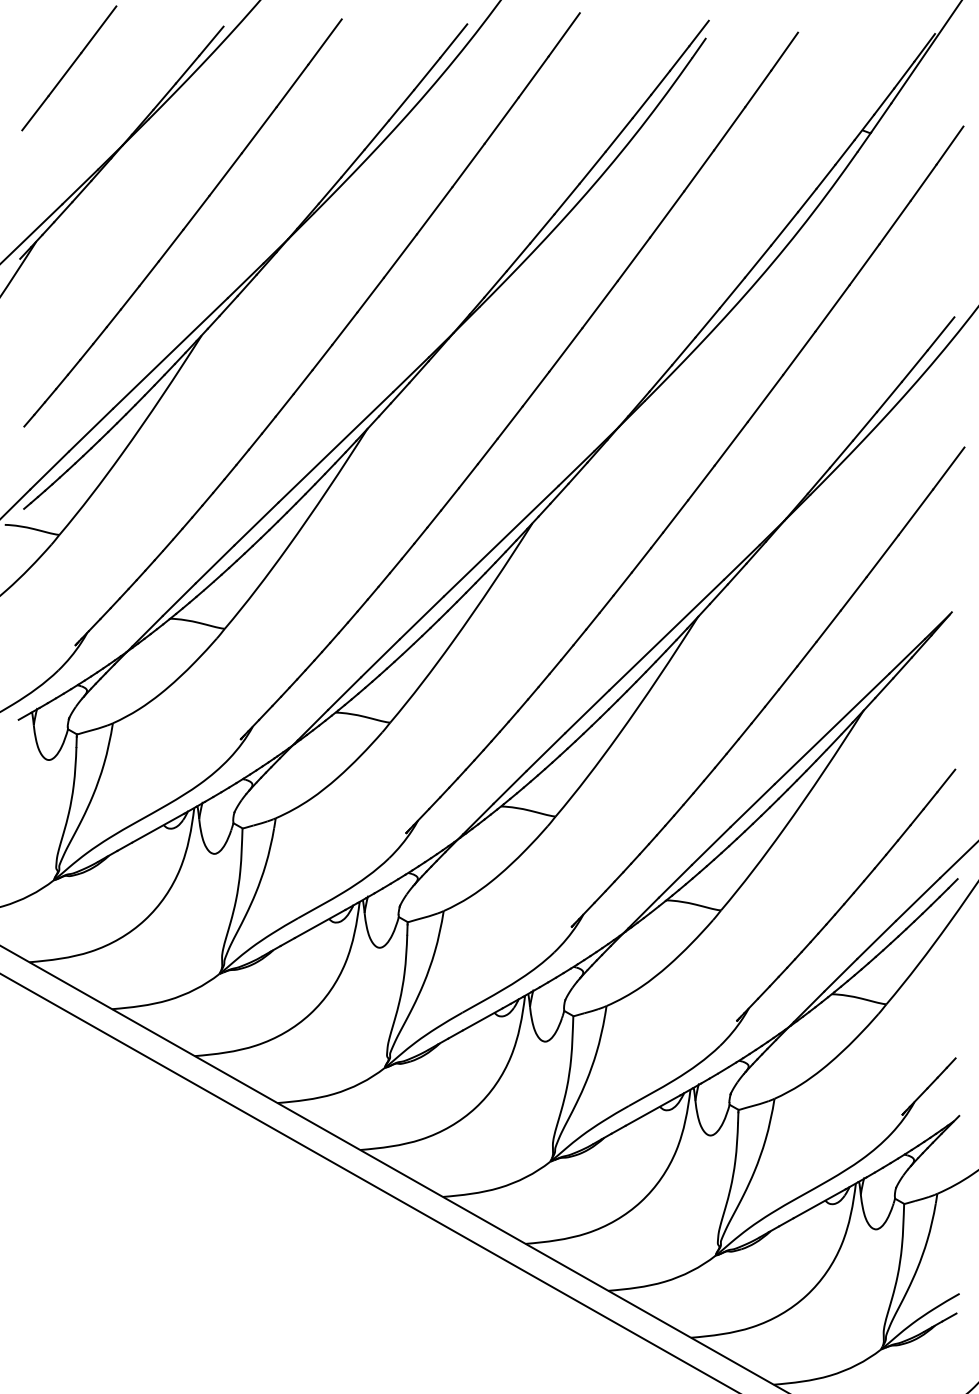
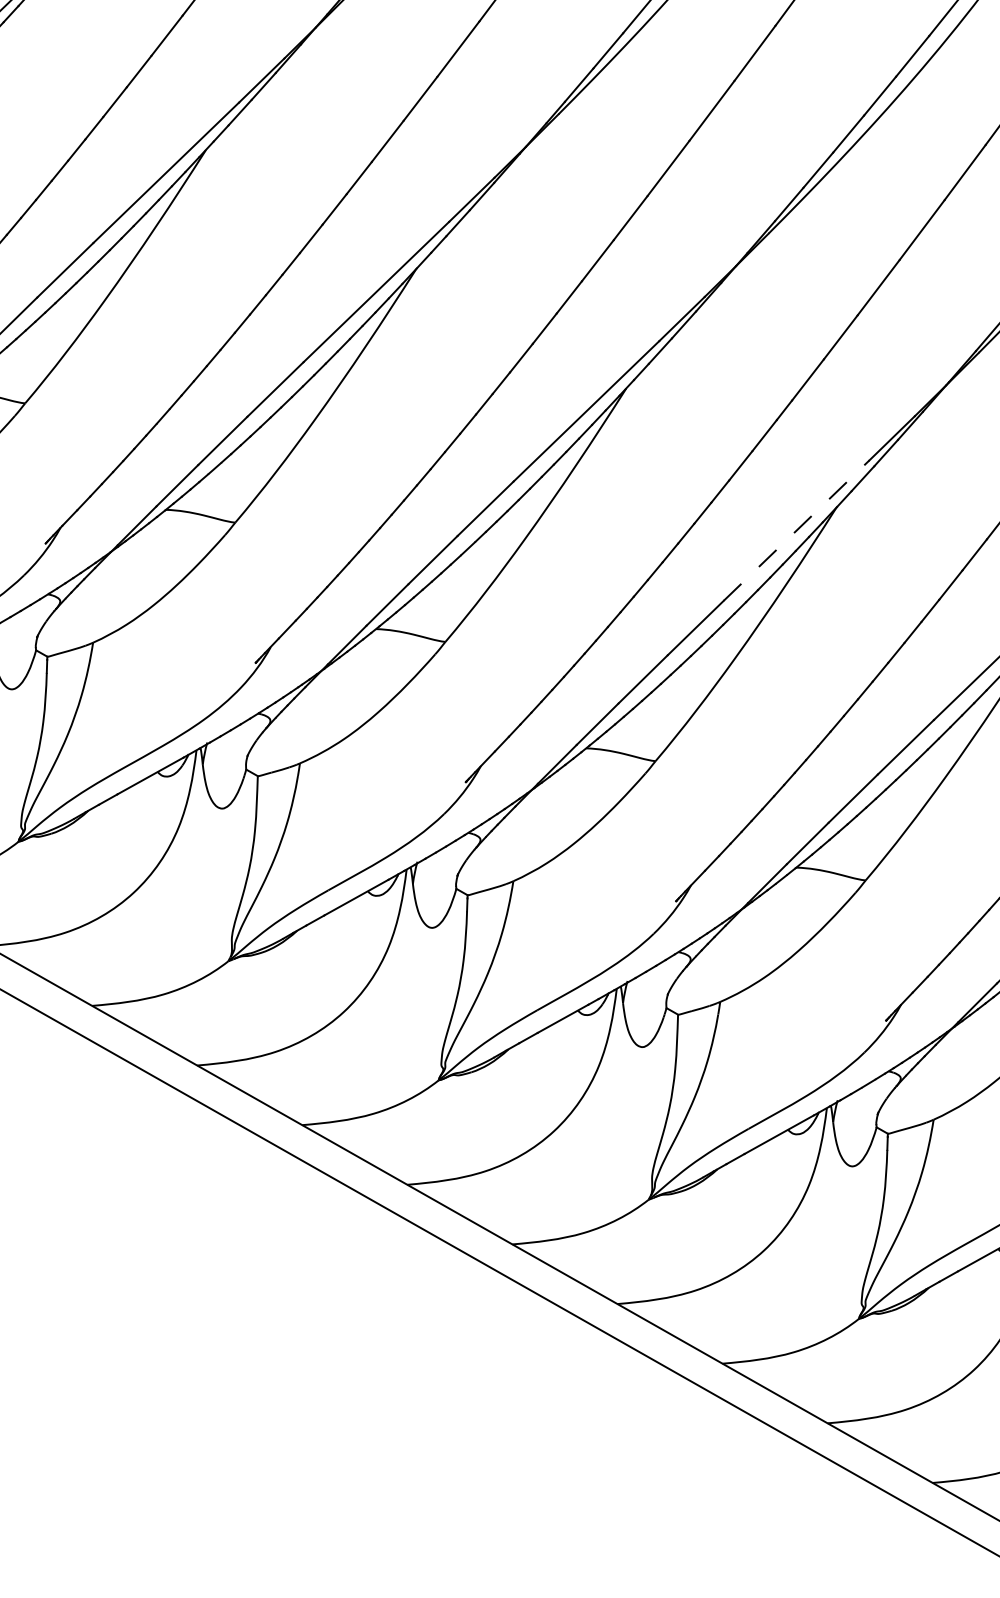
line: (666, 635) -> (796, 531), solid -> dashed

